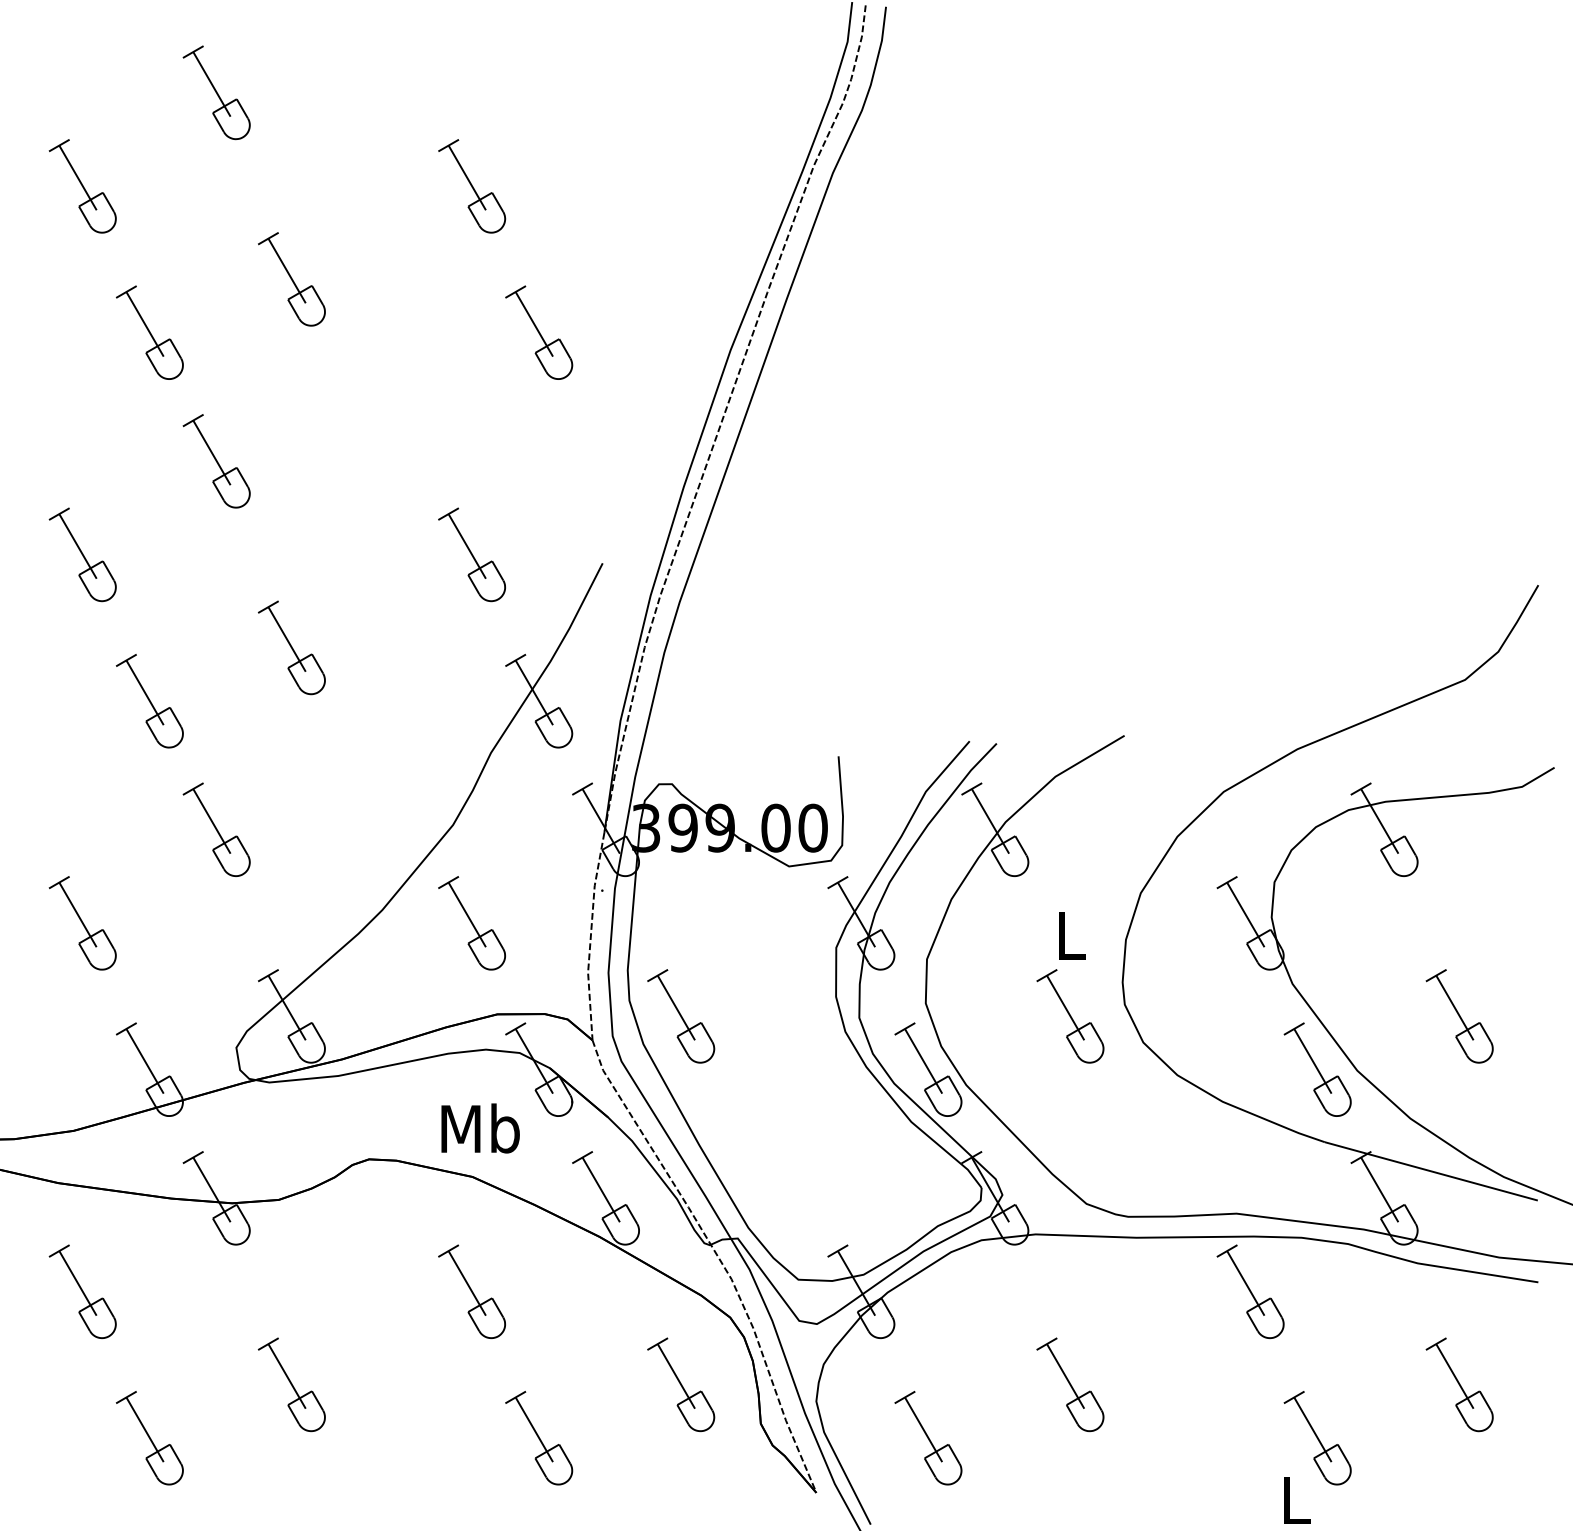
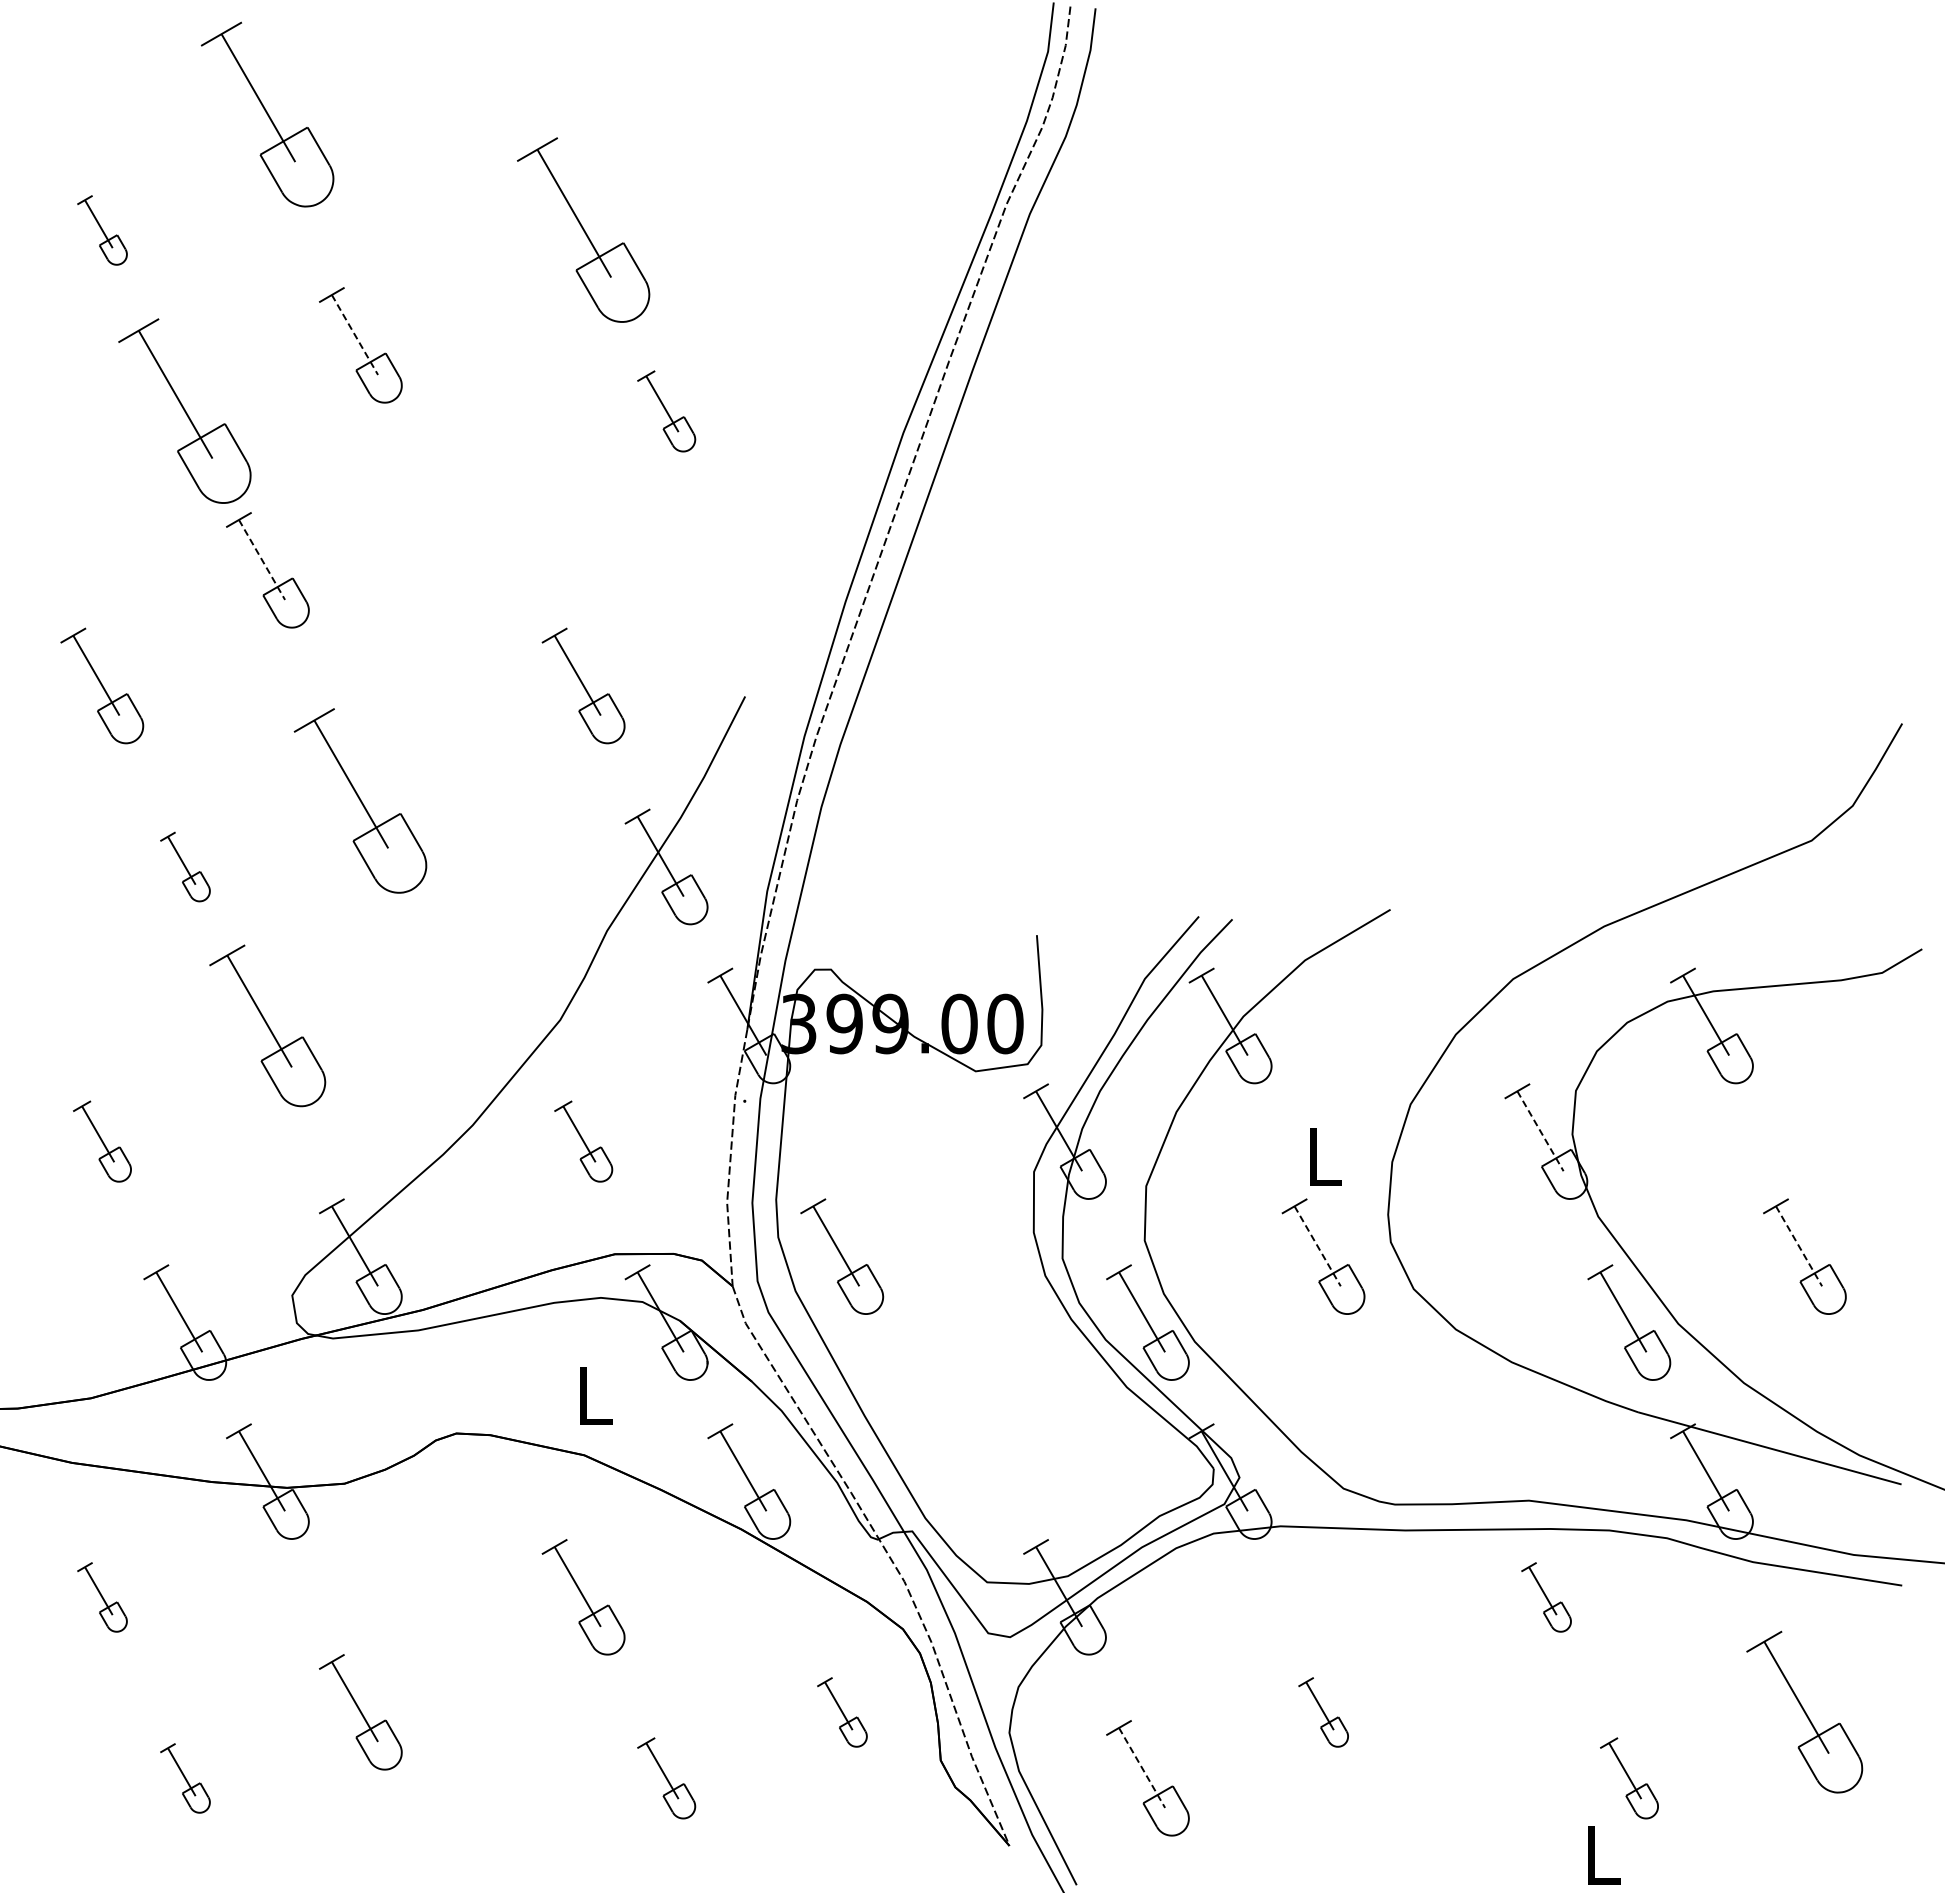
part: (216, 92) -> (267, 114), size x1.6
part: (82, 186) -> (102, 230), size x0.6
part: (471, 186) -> (583, 230), size x1.6
line: (287, 271) -> (355, 335), solid -> dashed
part: (150, 332) -> (185, 411), size x1.6
part: (539, 332) -> (666, 411), size x0.7
line: (212, 453) -> (262, 560), solid -> dashed
part: (291, 647) -> (360, 800), size x1.6
part: (150, 700) -> (185, 866), size x0.6
part: (216, 829) -> (267, 1025), size x1.4
line: (1245, 915) -> (1540, 1131), solid -> dashed
part: (82, 923) -> (102, 1141), size x0.7
part: (471, 923) -> (583, 1141), size x0.7
line: (1065, 1008) -> (1317, 1246), solid -> dashed
line: (1455, 1008) -> (1799, 1246), solid -> dashed
text: (480, 1128) -> (593, 1395), Mb -> L
part: (82, 1291) -> (102, 1597), size x0.6
part: (1250, 1291) -> (1546, 1597), size x0.6
part: (681, 1384) -> (842, 1712), size x0.6
part: (1070, 1384) -> (1323, 1712), size x0.6
part: (1459, 1384) -> (1804, 1712), size x1.4
line: (923, 1430) -> (1142, 1768), solid -> dashed
part: (150, 1438) -> (185, 1778), size x0.6
part: (539, 1438) -> (666, 1778), size x0.7
part: (1317, 1438) -> (1629, 1778), size x0.7

